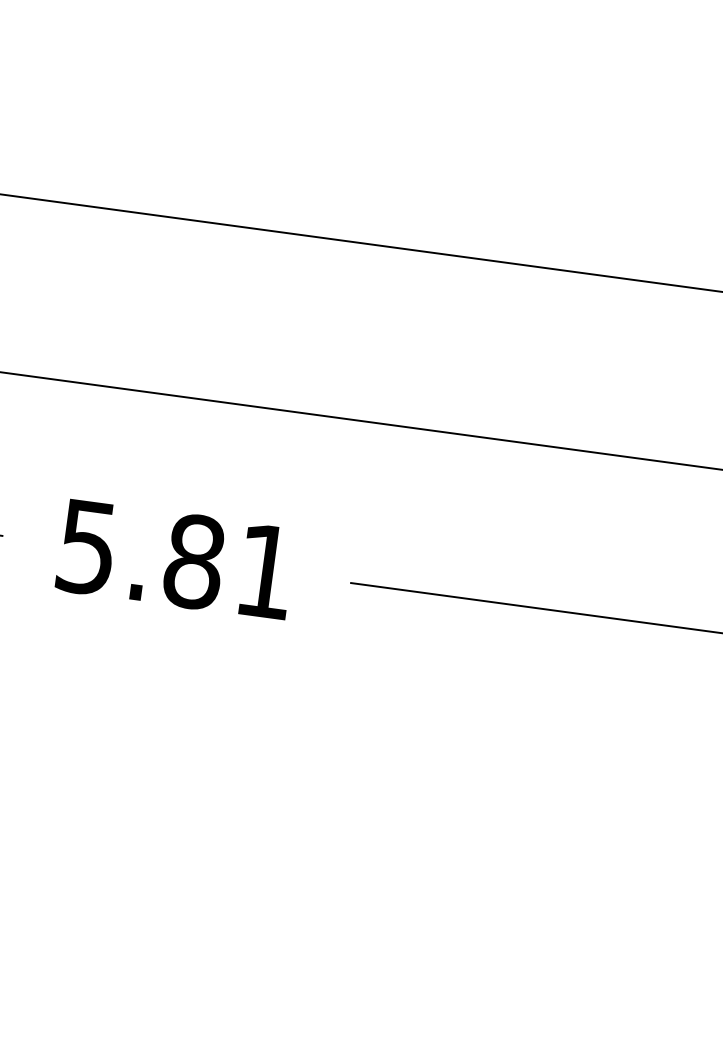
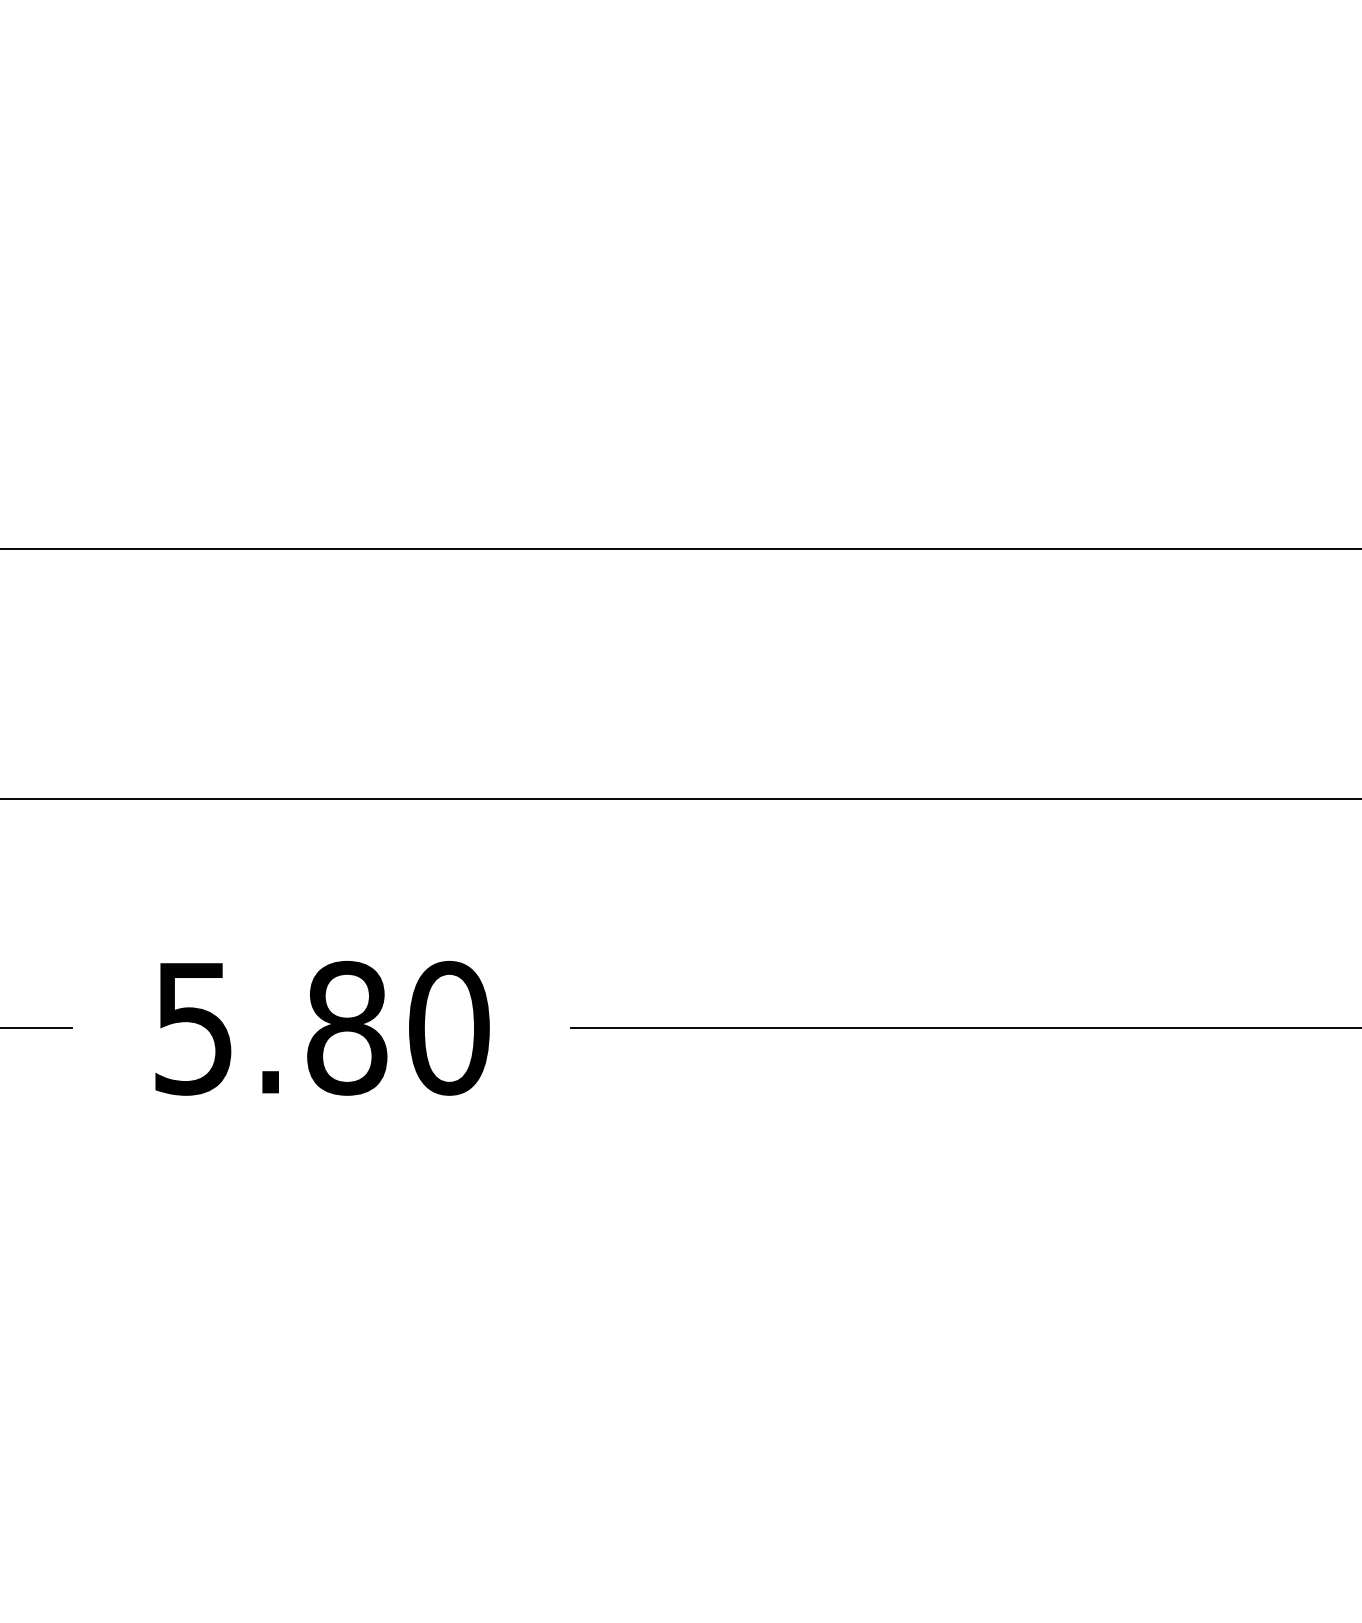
text: (266, 571) -> (449, 1027), 5.81 -> 5.80

